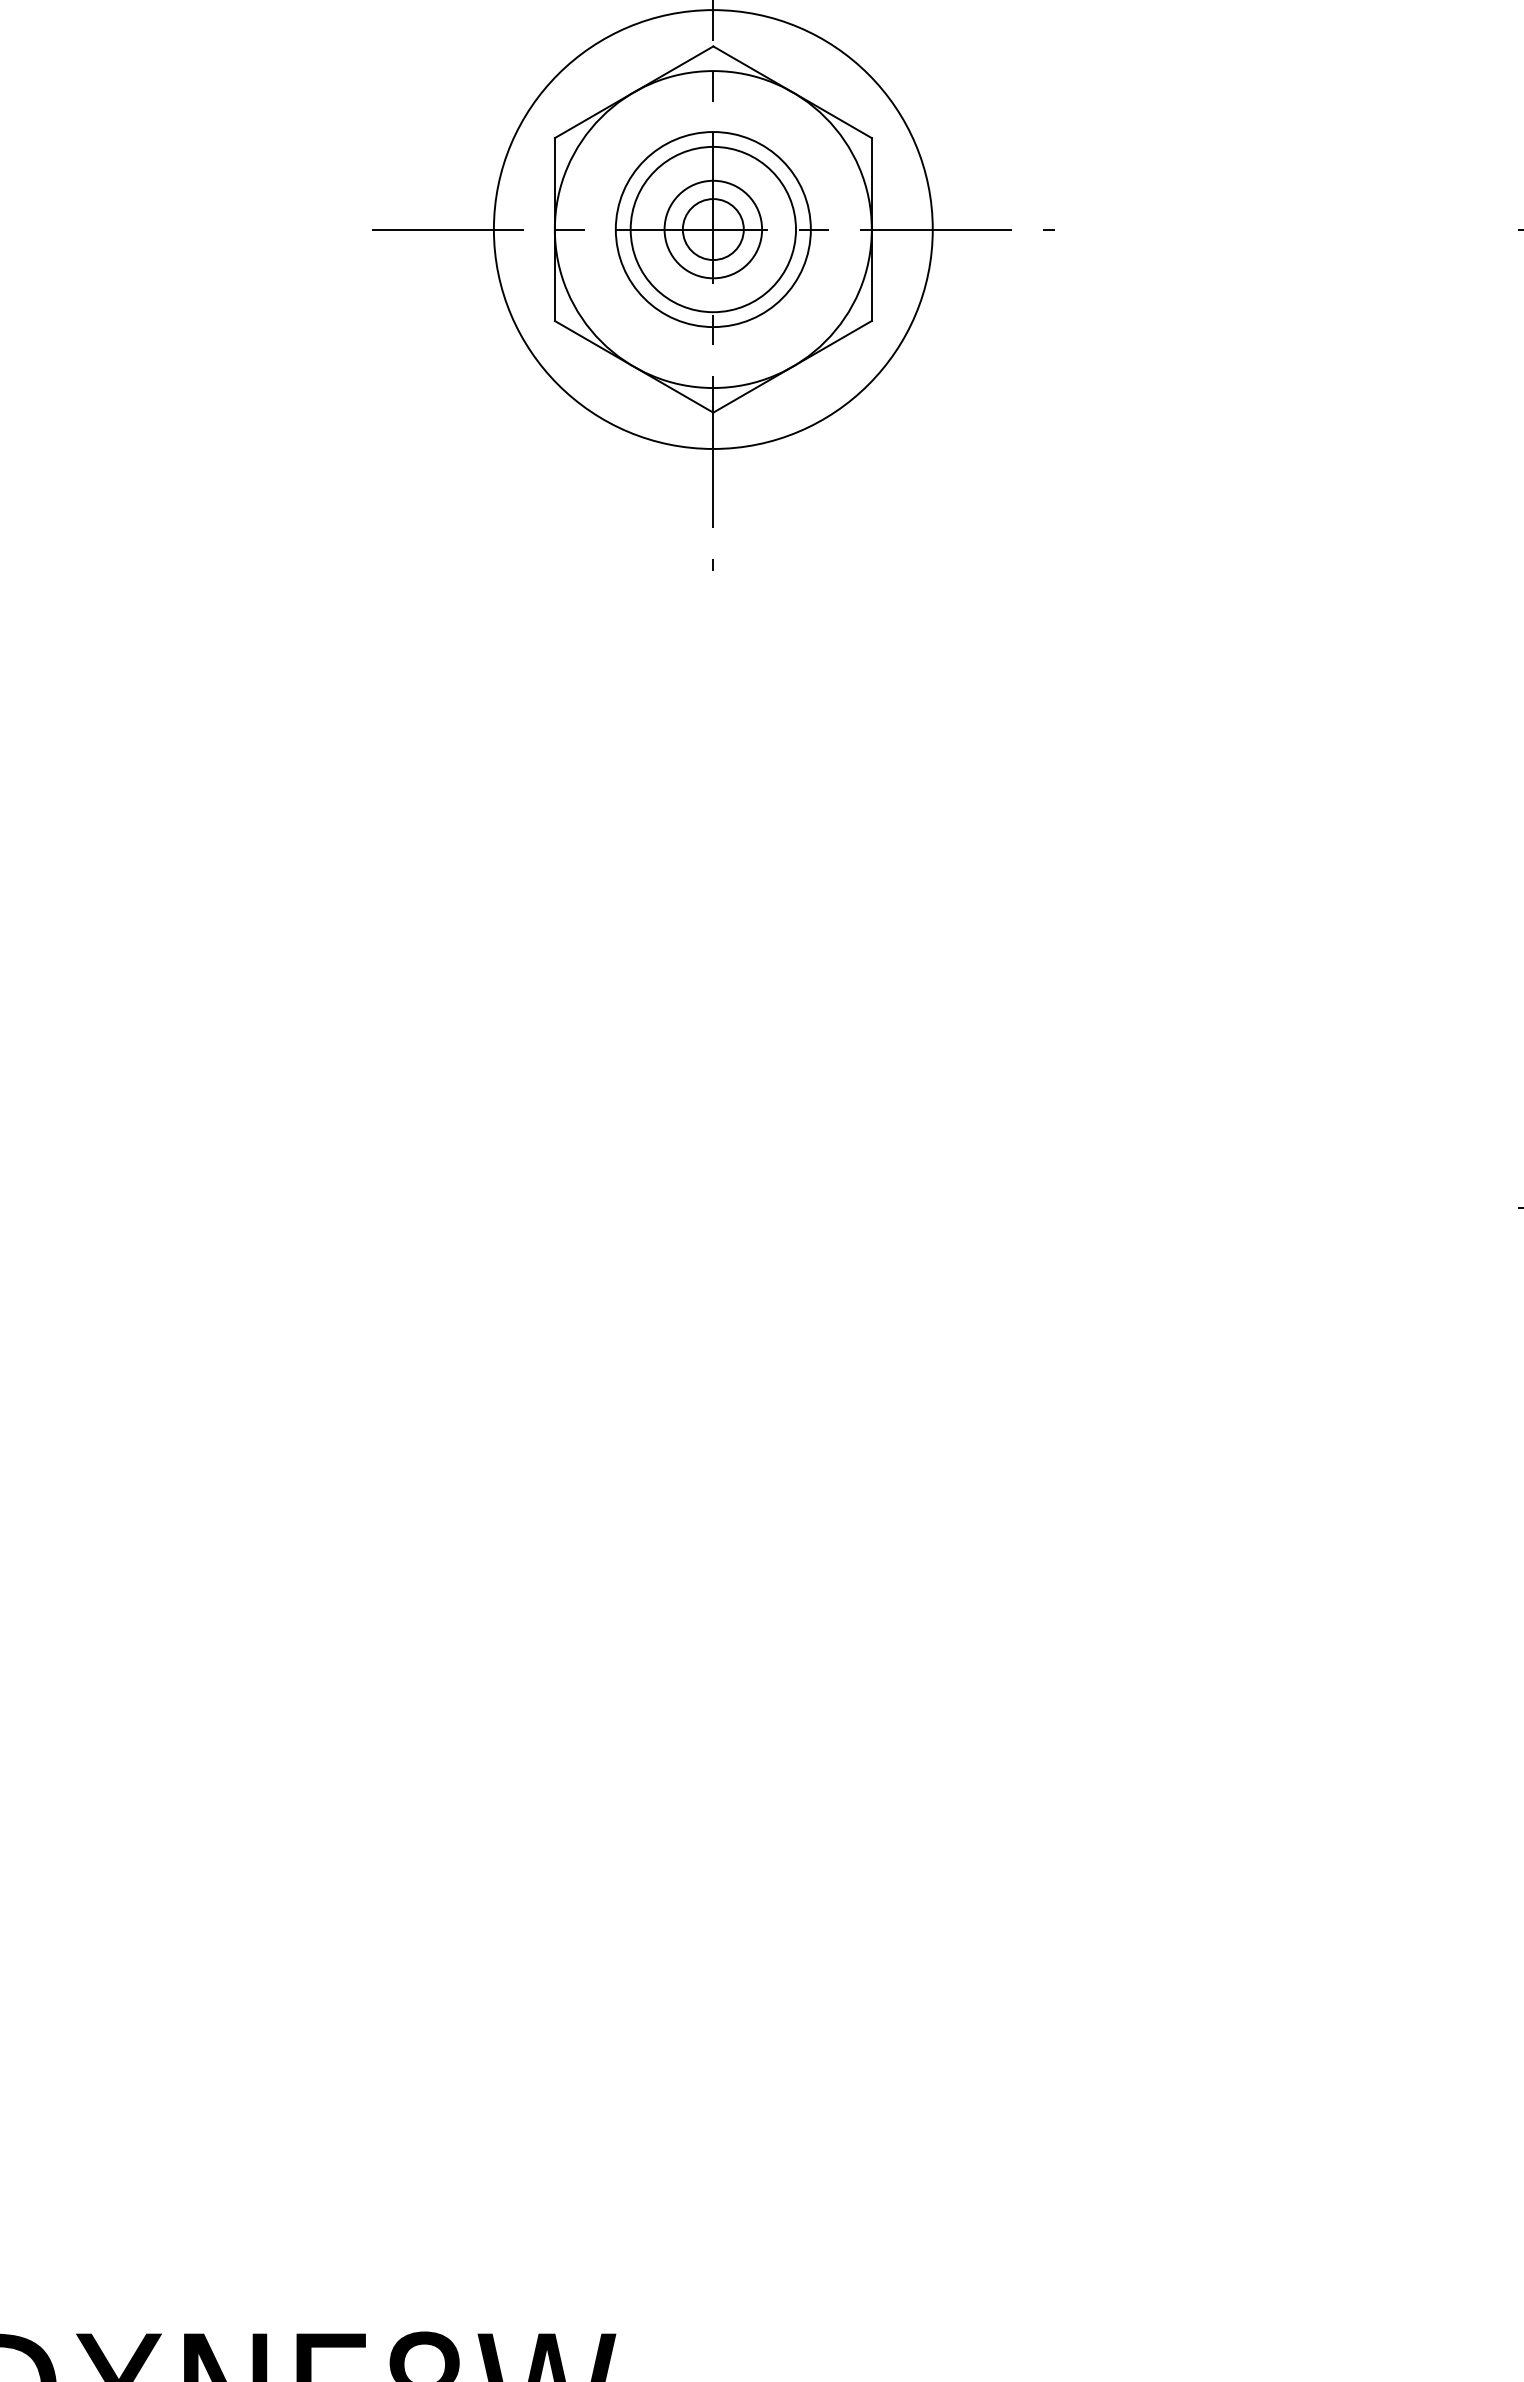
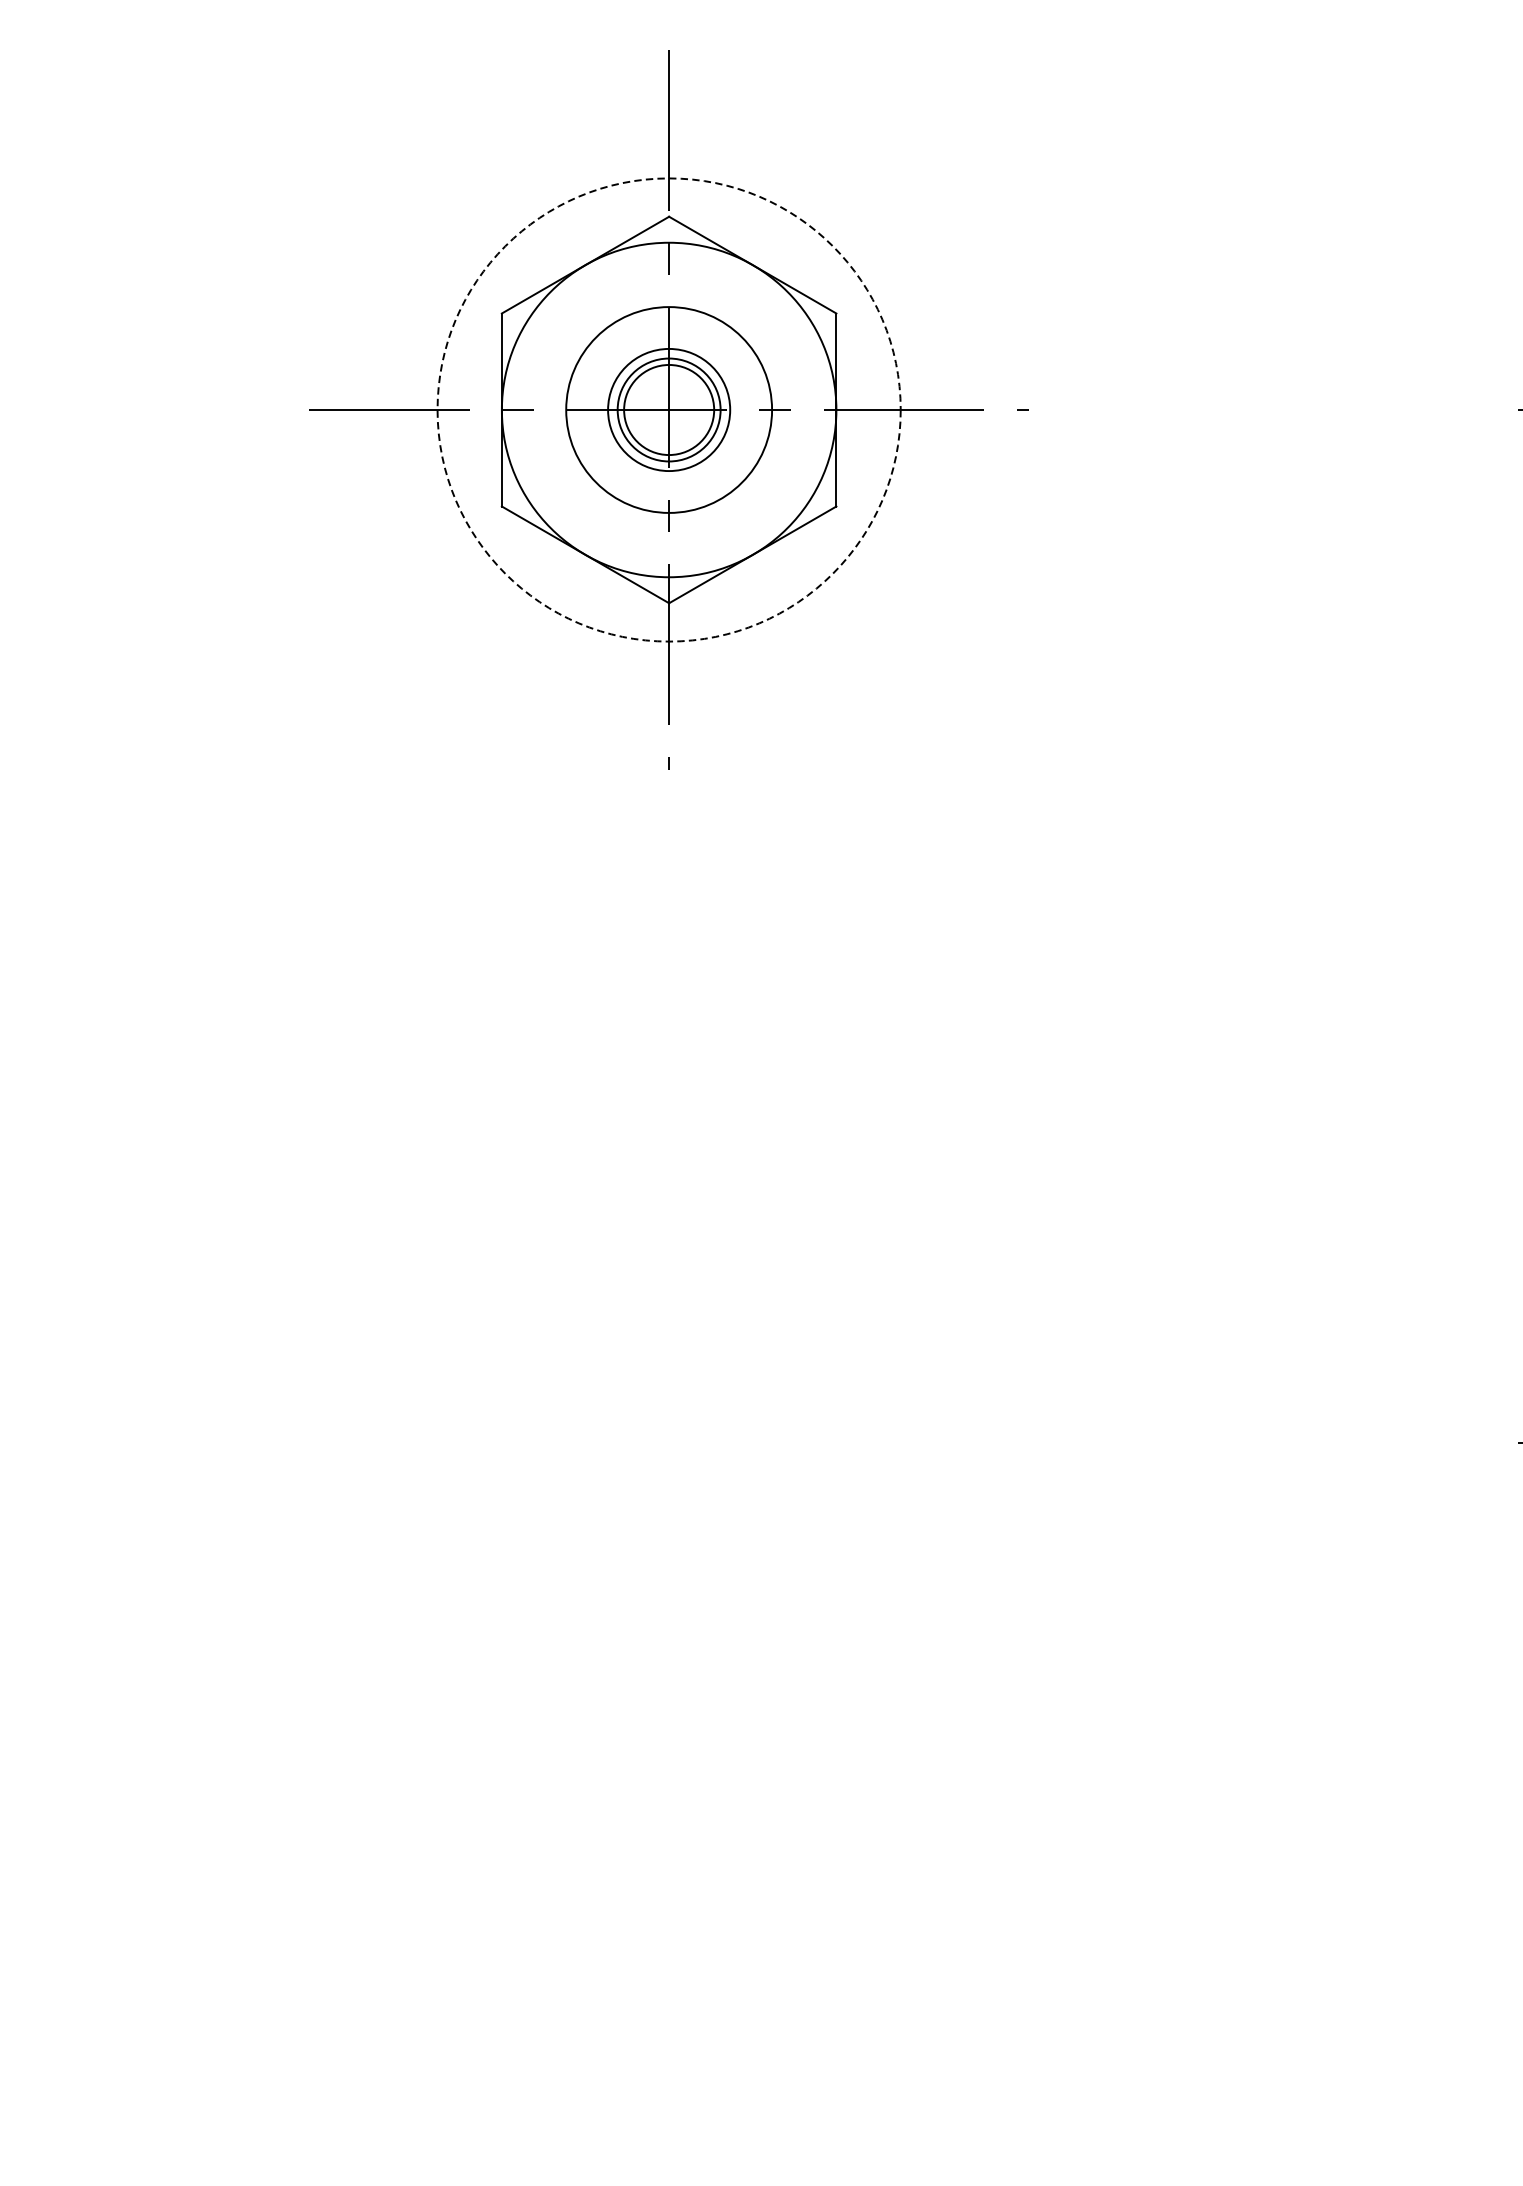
circle: (712, 229) -> (668, 409), size x1.4
circle: (712, 229) -> (668, 409), solid -> dashed
circle: (713, 229) -> (669, 409), size x0.7

